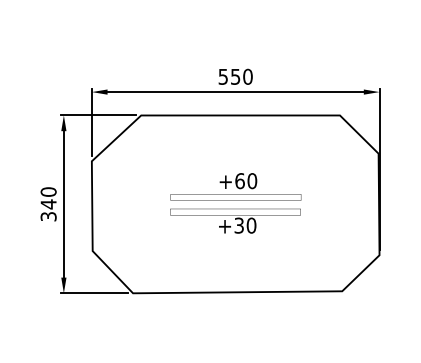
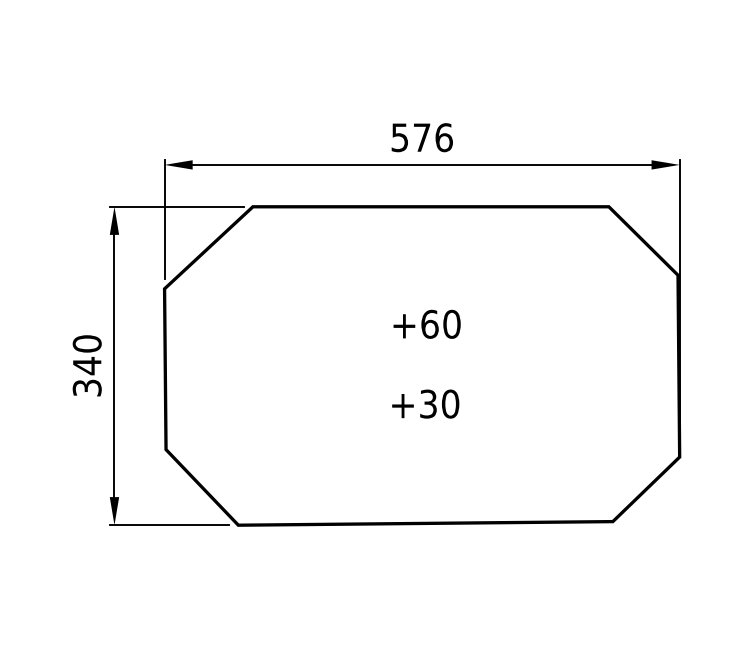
text: (241, 76) -> (432, 136), 550 -> 576
part: (235, 203) -> (421, 364), removed

